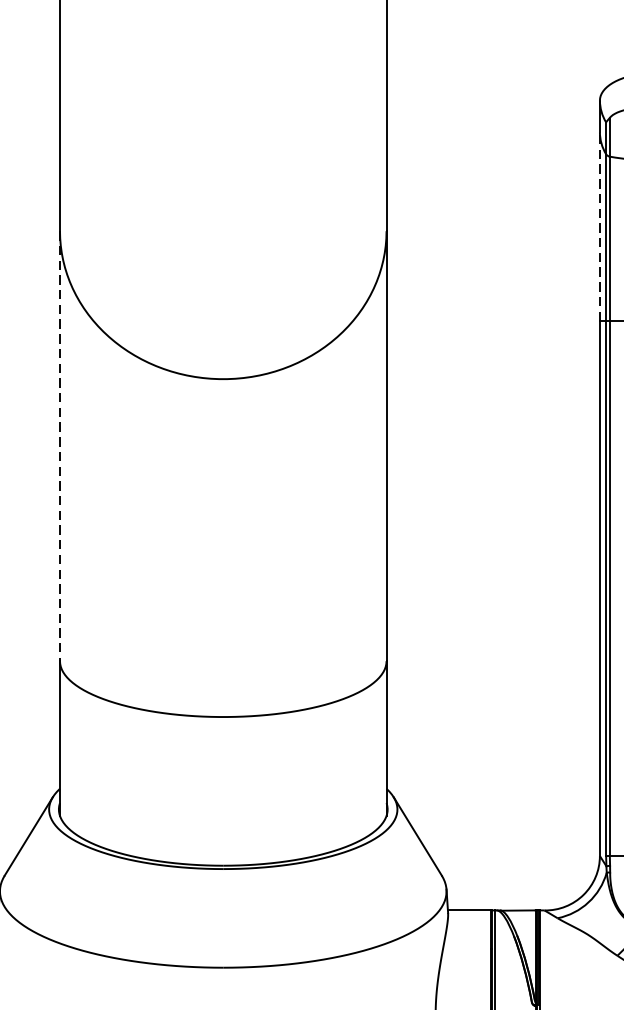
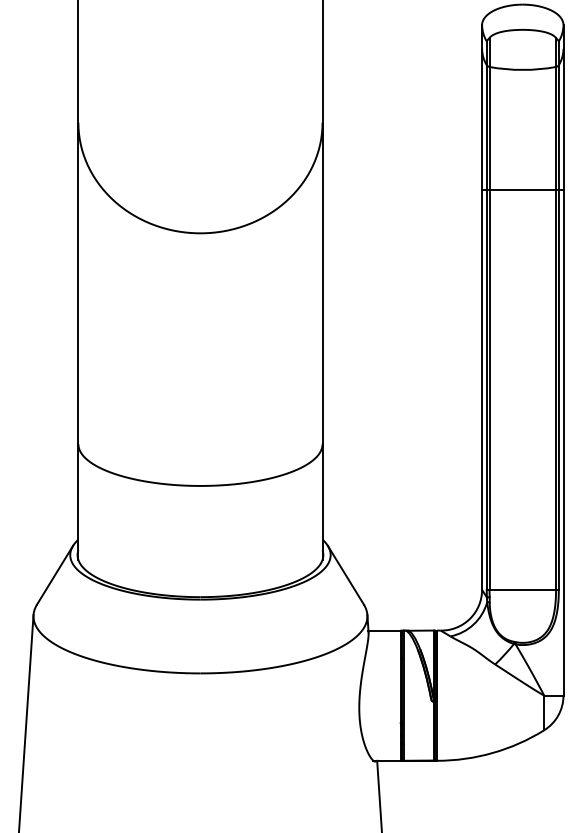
line: (600, 225) -> (482, 118), dashed -> solid
line: (60, 446) -> (78, 283), dashed -> solid

